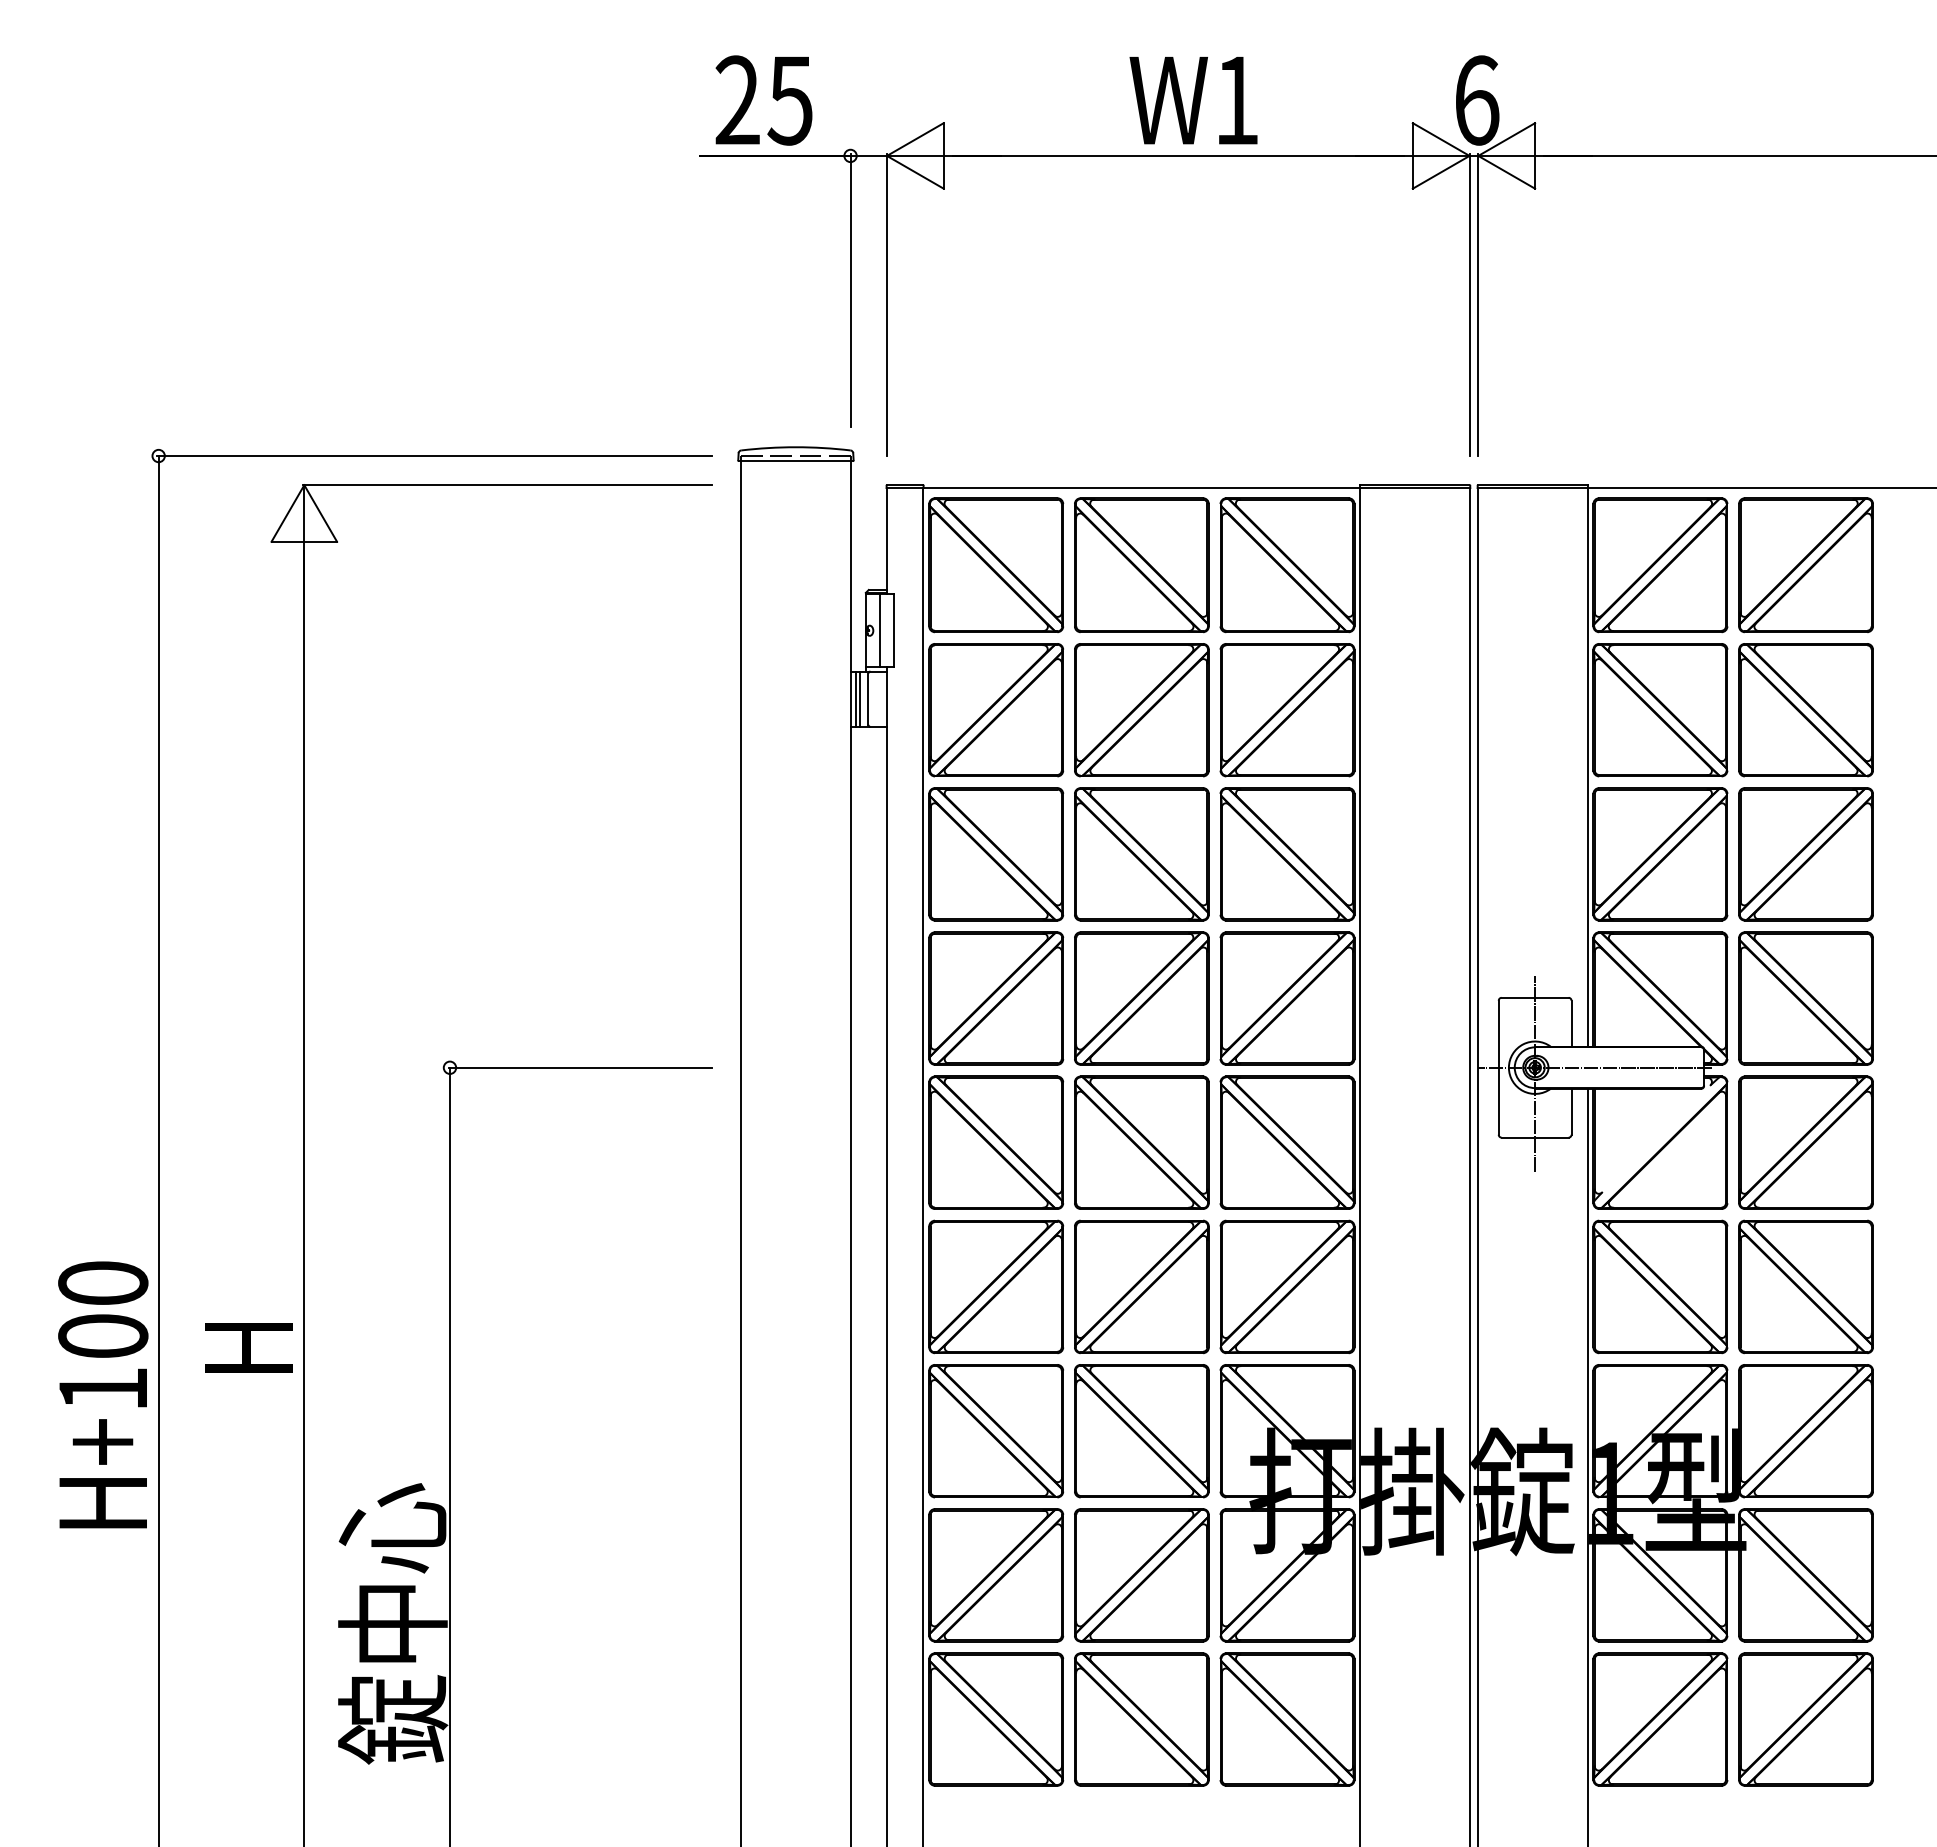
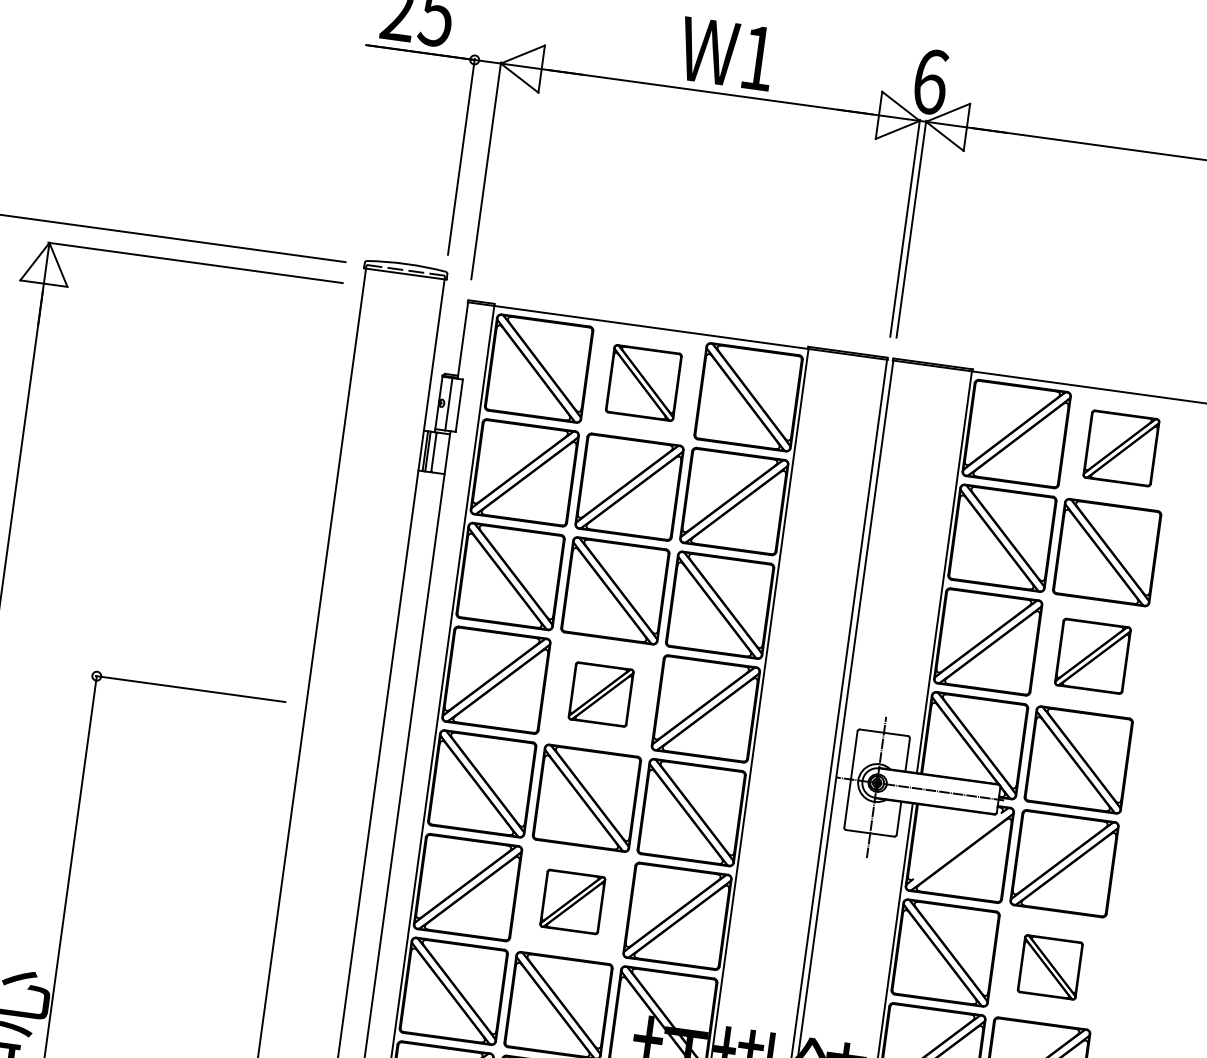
part: (1141, 565) -> (643, 383), size x0.7
part: (1805, 565) -> (1121, 448), size x0.7
part: (1805, 854) -> (1092, 656), size x0.7
part: (1141, 998) -> (600, 694), size x0.6
part: (1141, 1286) -> (572, 901), size x0.6
part: (1805, 1286) -> (1050, 967), size x0.6

